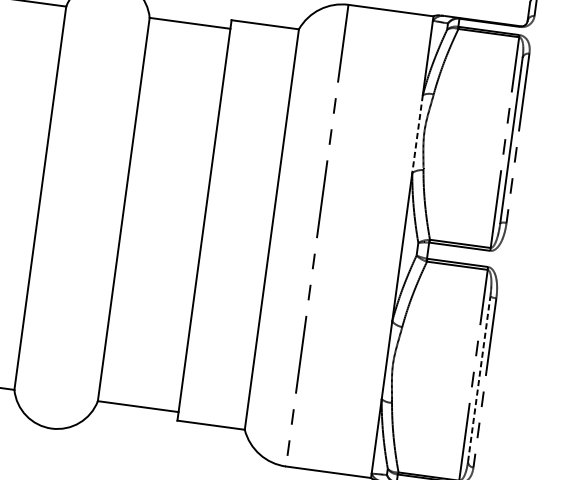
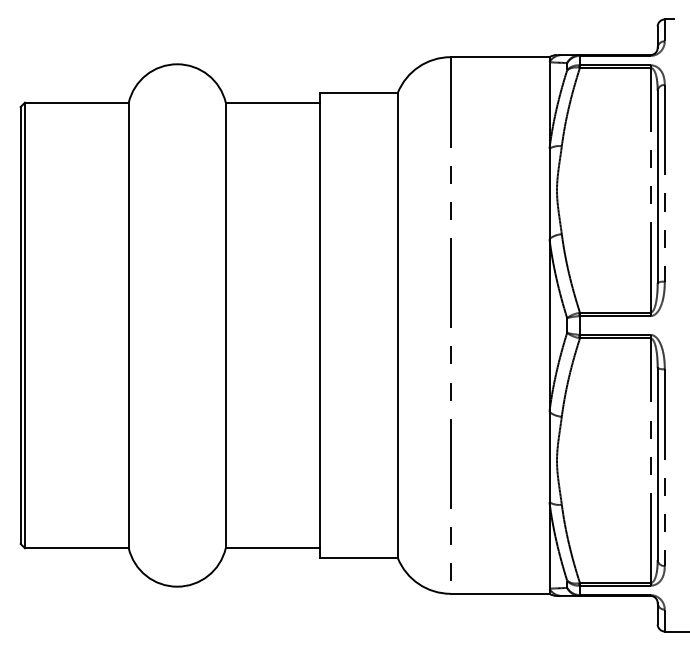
line: (417, 134) -> (549, 194), dashed -> solid
line: (479, 378) -> (657, 463), dashed -> solid

